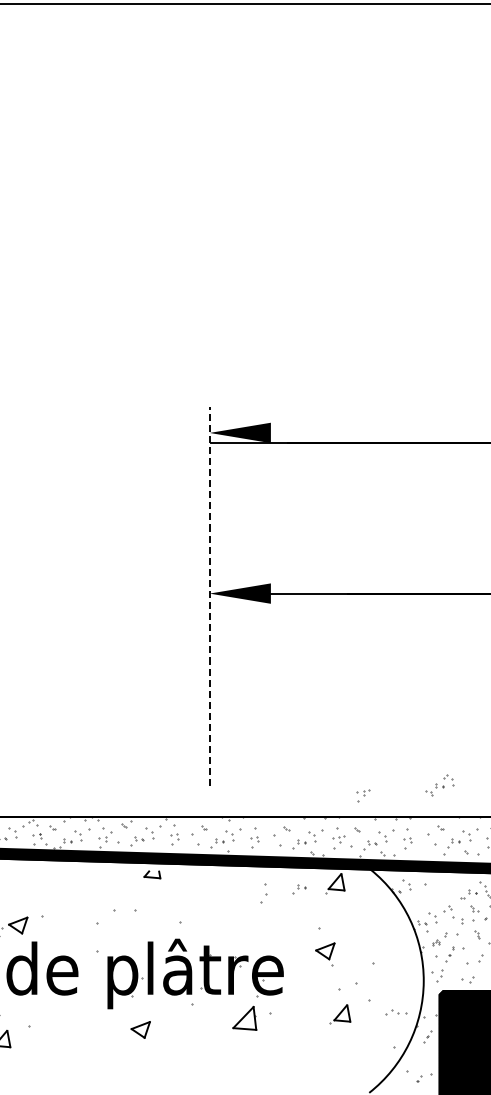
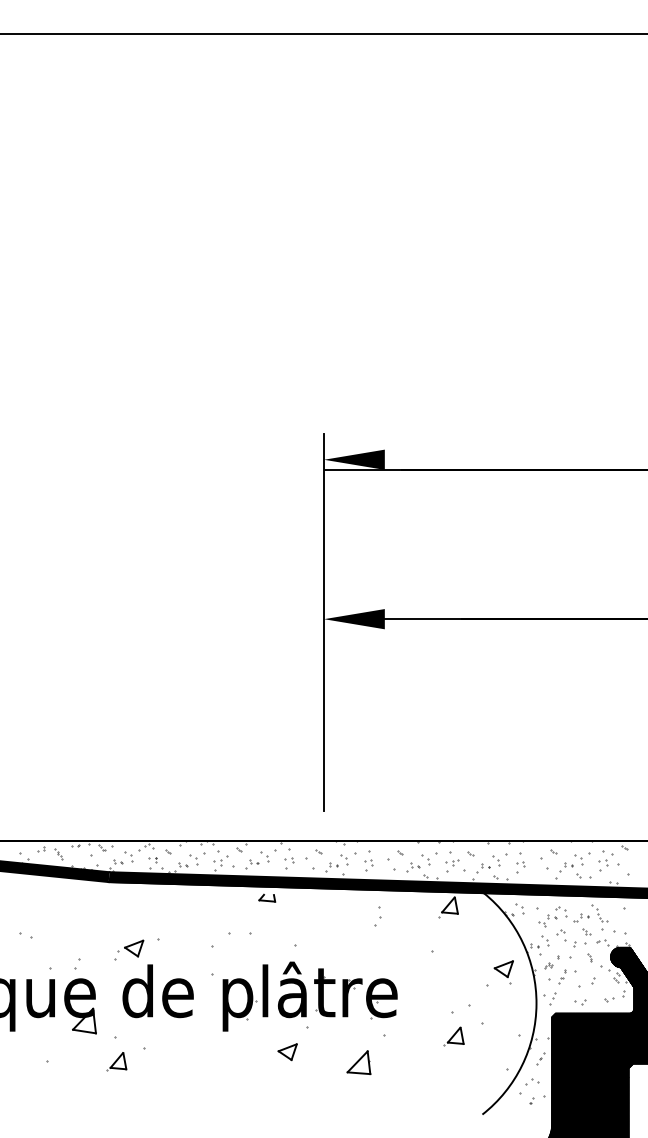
line: (210, 596) -> (324, 622), dashed -> solid
part: (439, 785) -> (552, 916), moved
part: (363, 795) -> (476, 819), removed
part: (299, 889) -> (413, 912), removed
part: (324, 954) -> (503, 972), moved
part: (392, 1012) -> (532, 1081), moved
part: (244, 1018) -> (358, 1062), moved
part: (140, 1030) -> (287, 1052), moved

